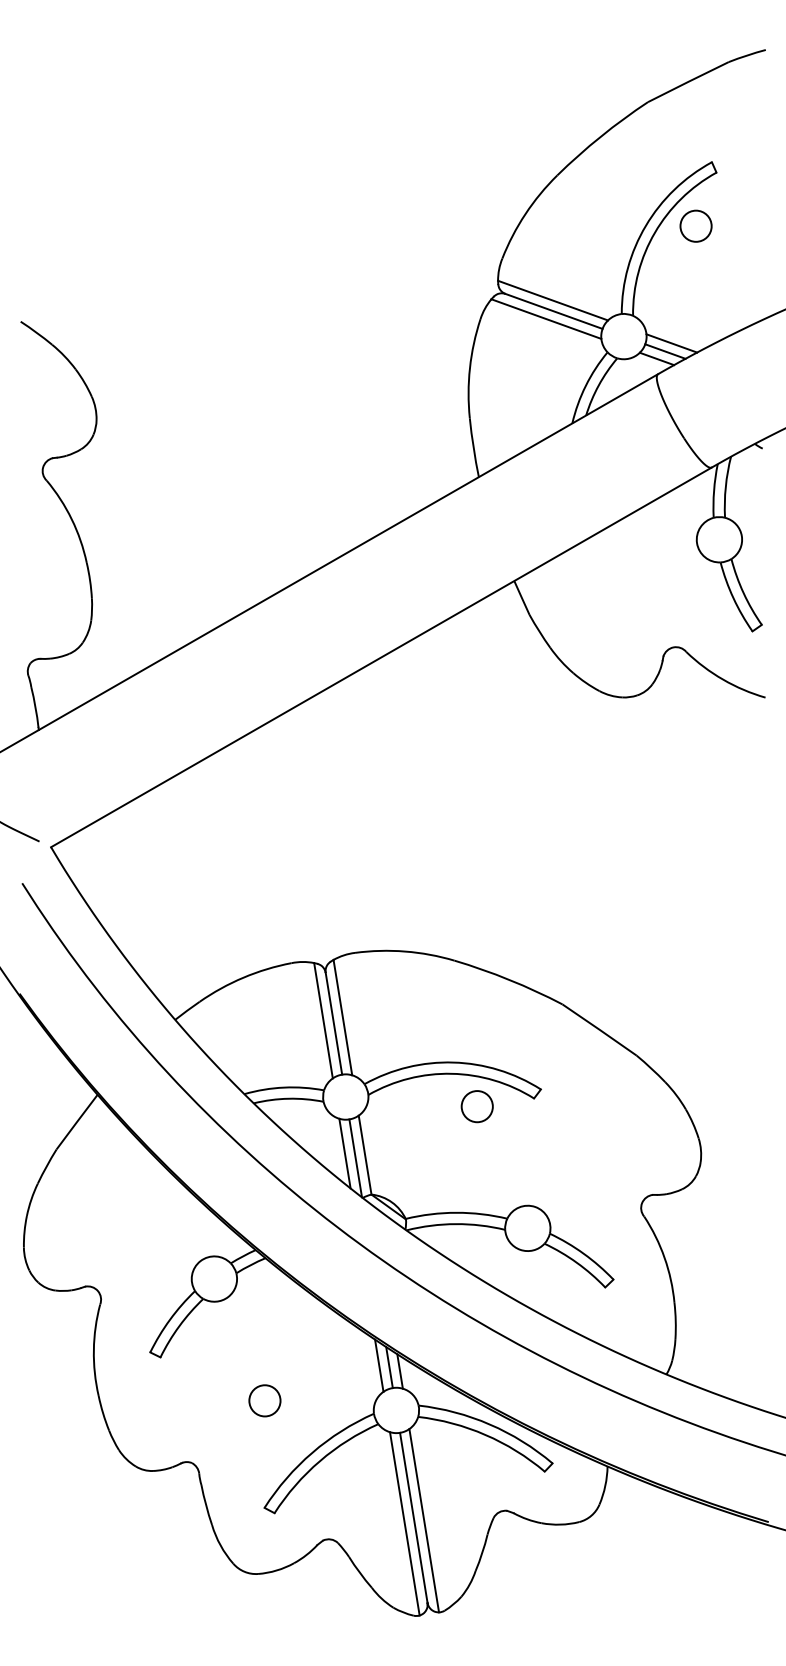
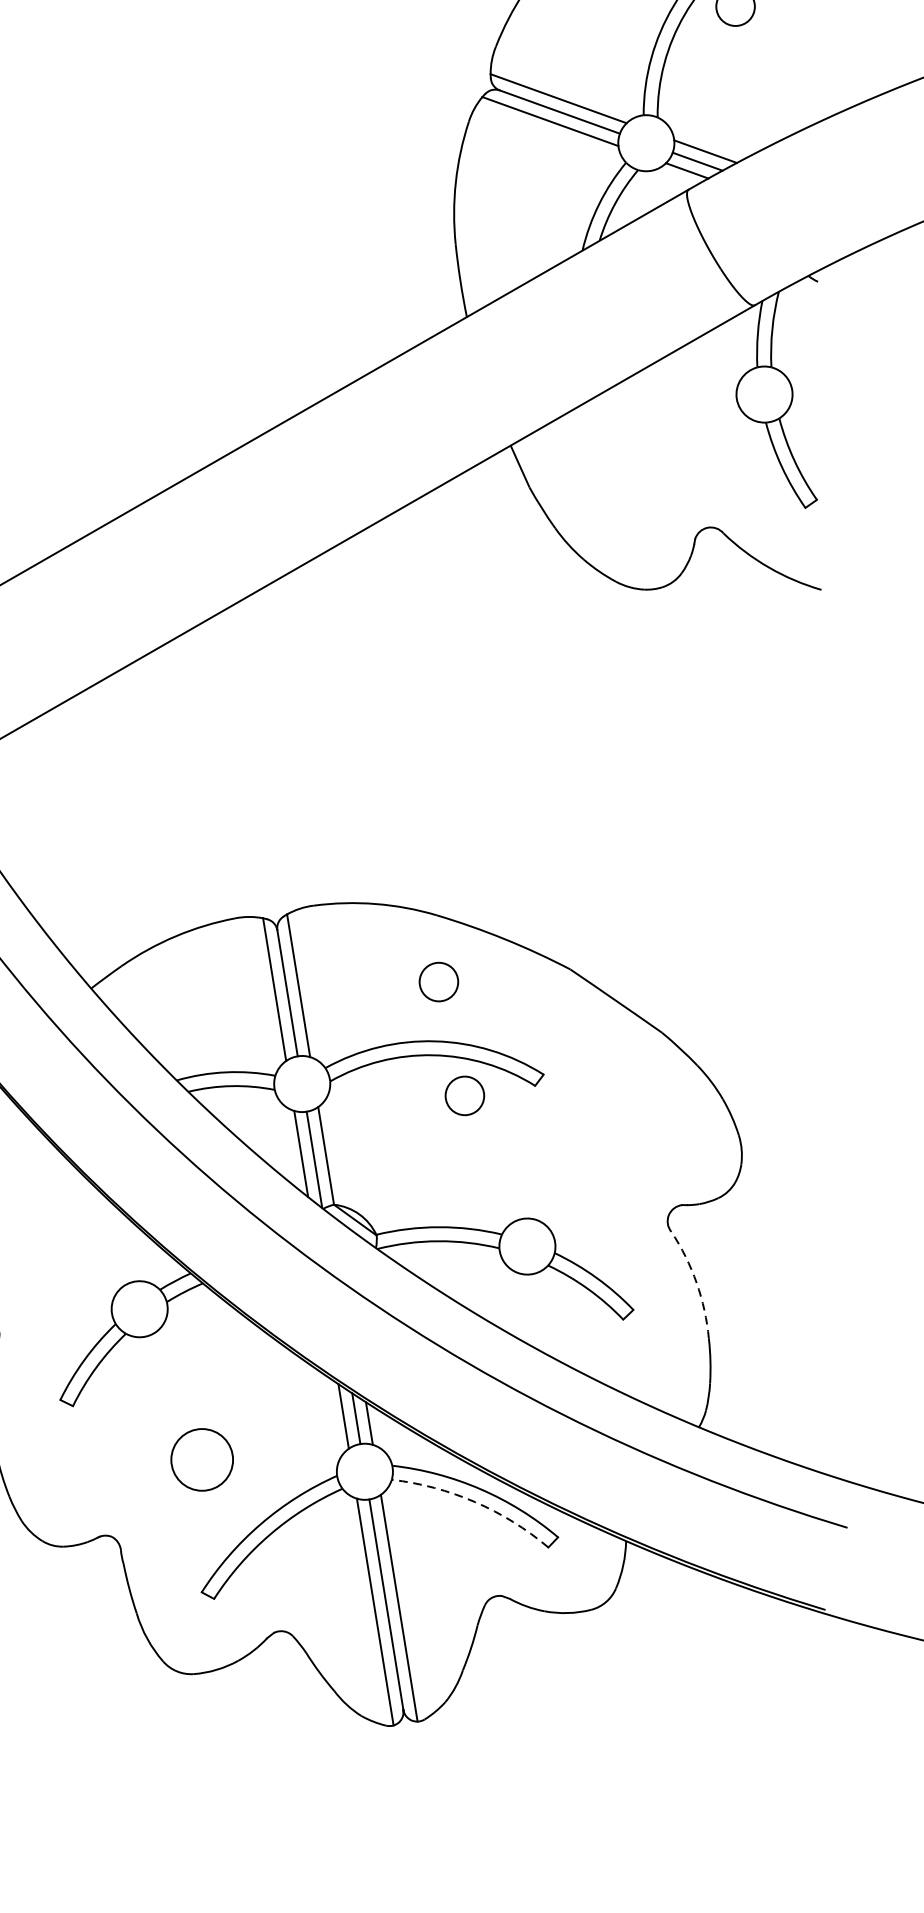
circle: (455, 1014) -> (437, 981), added
arc: (664, 1257) -> (696, 1282), solid -> dashed
circle: (264, 1400) -> (201, 1459), size x1.6
arc: (485, 1434) -> (475, 1501), solid -> dashed

